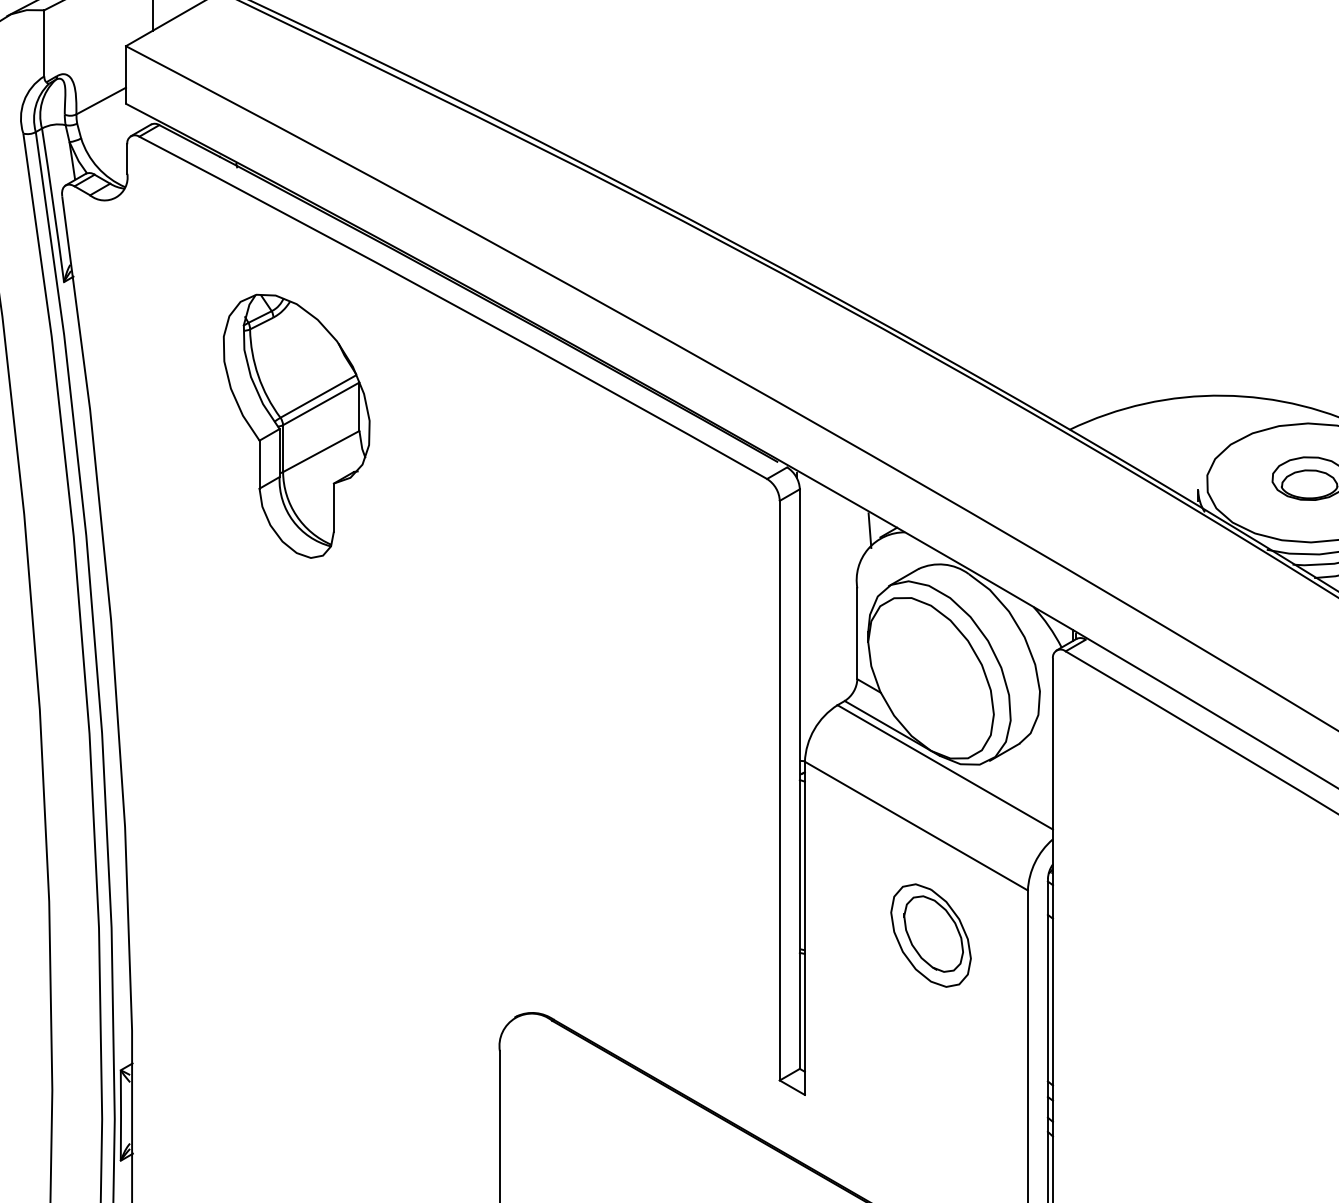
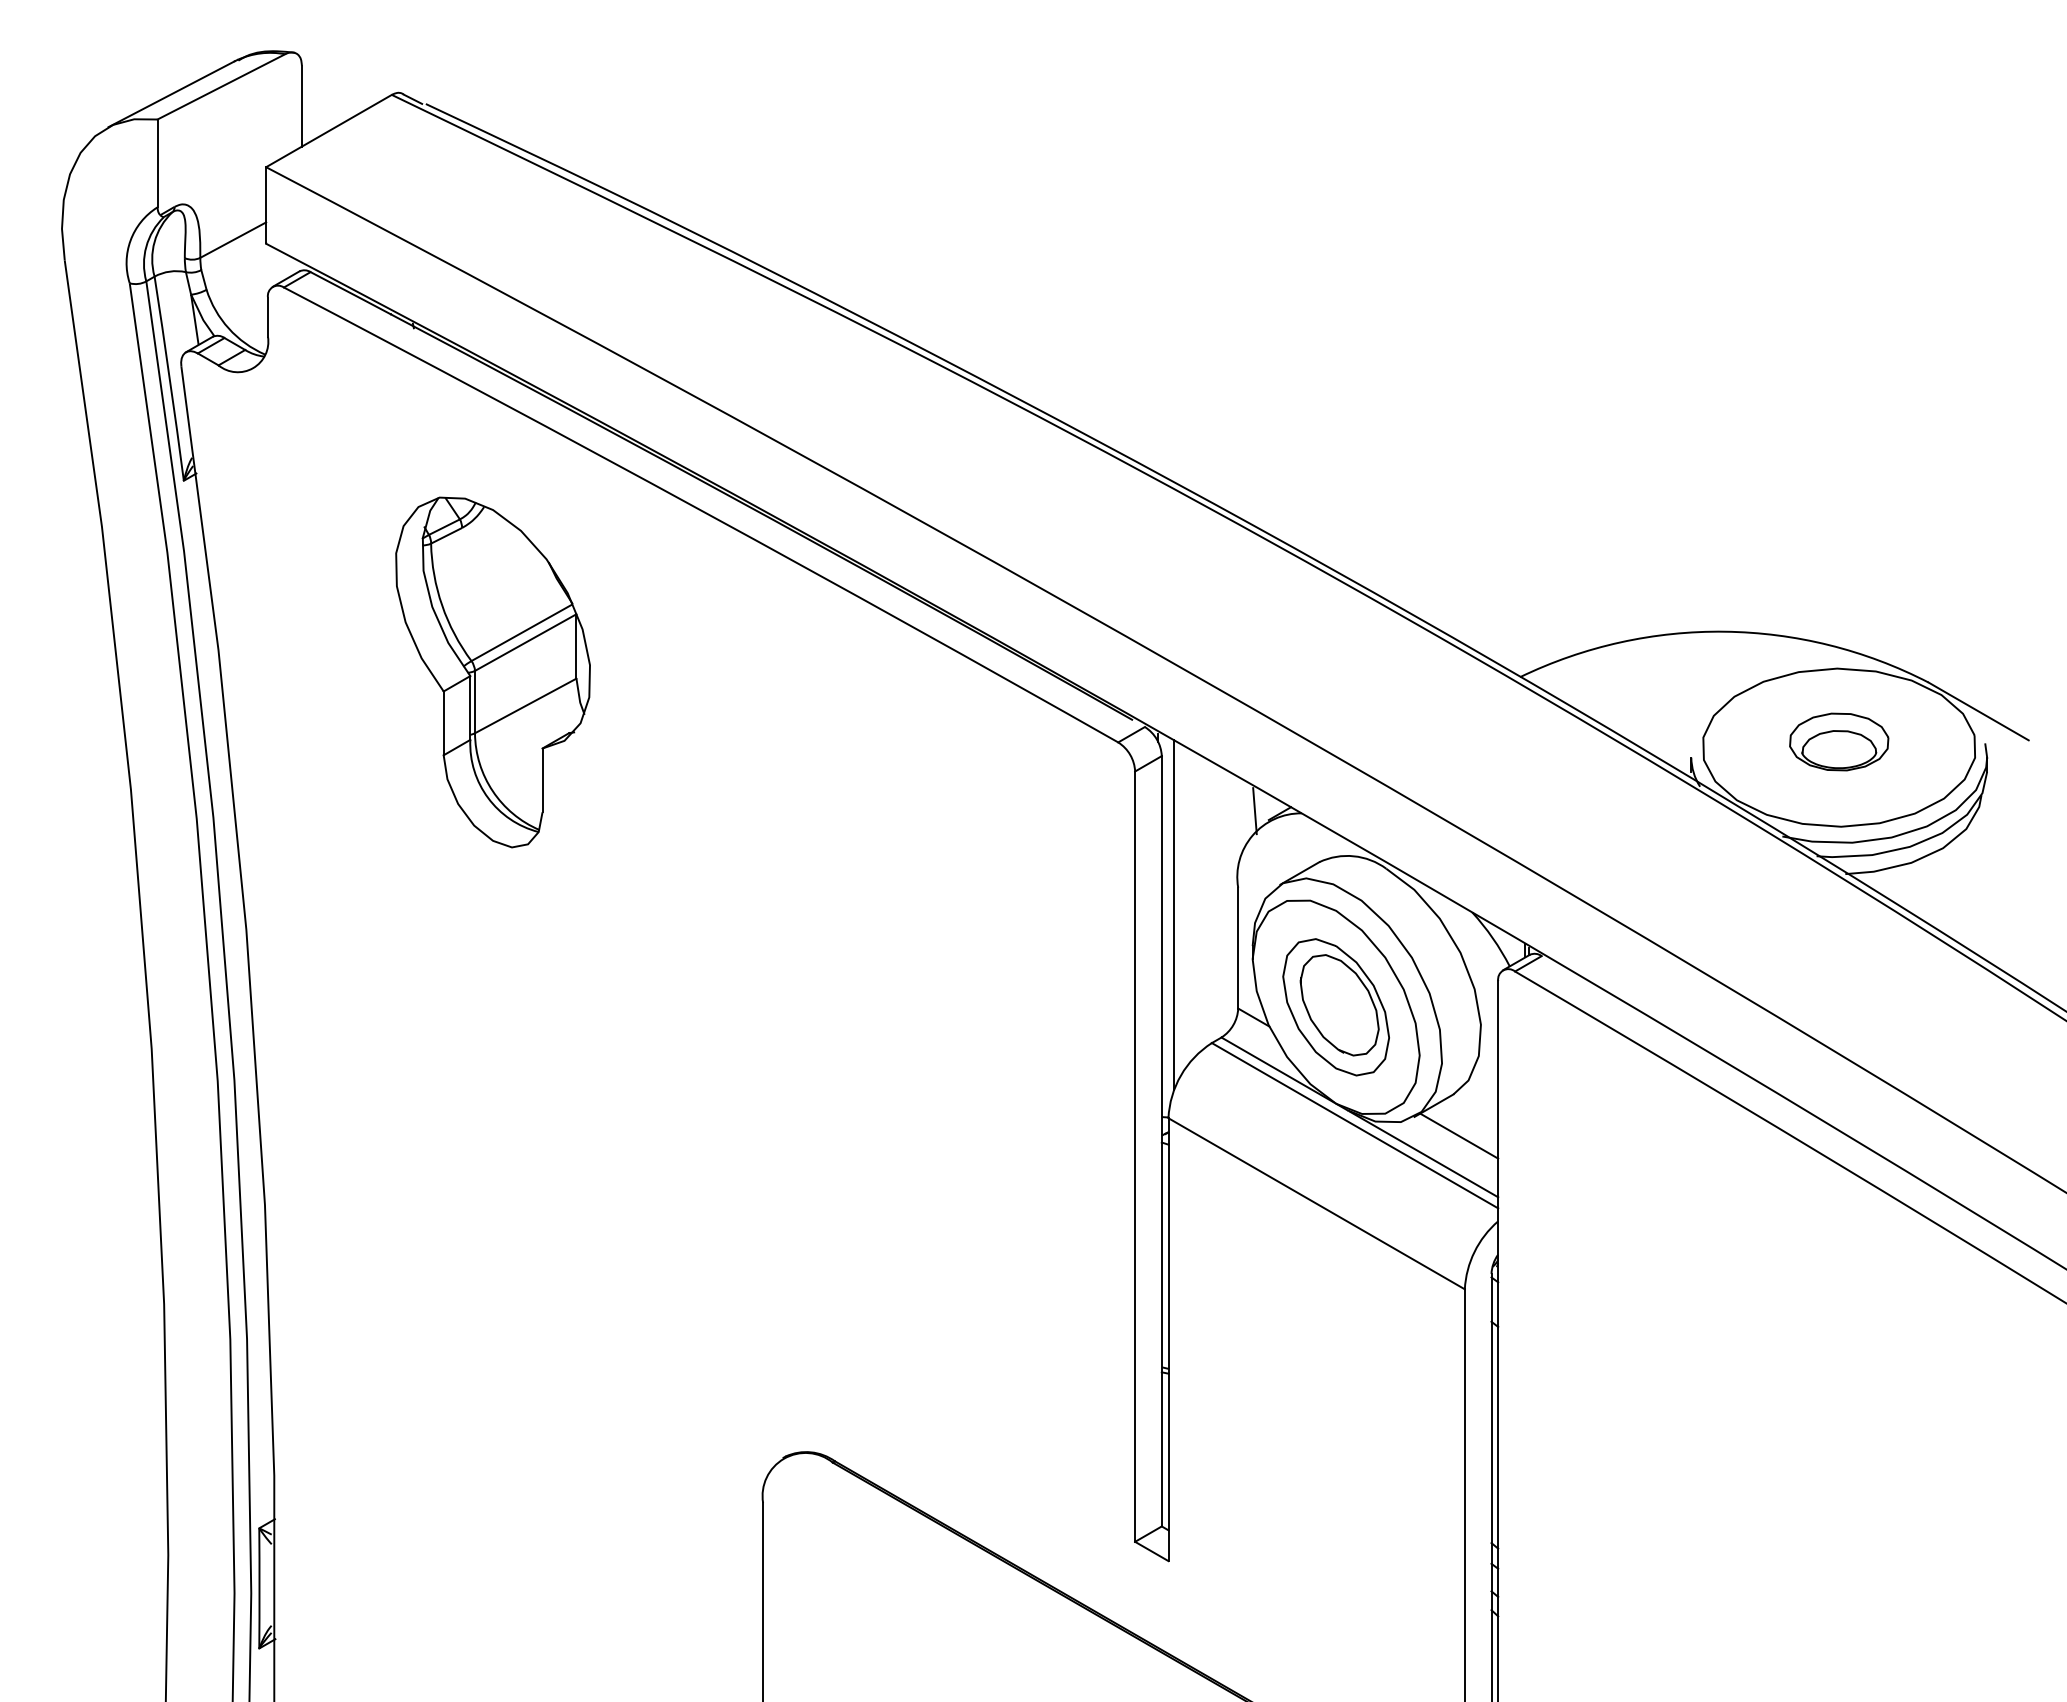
line: (809, 608) -> (1174, 914), added
line: (1023, 774) -> (1459, 1135), added
line: (996, 789) -> (1423, 1154), added
part: (930, 935) -> (1335, 1007), moved

